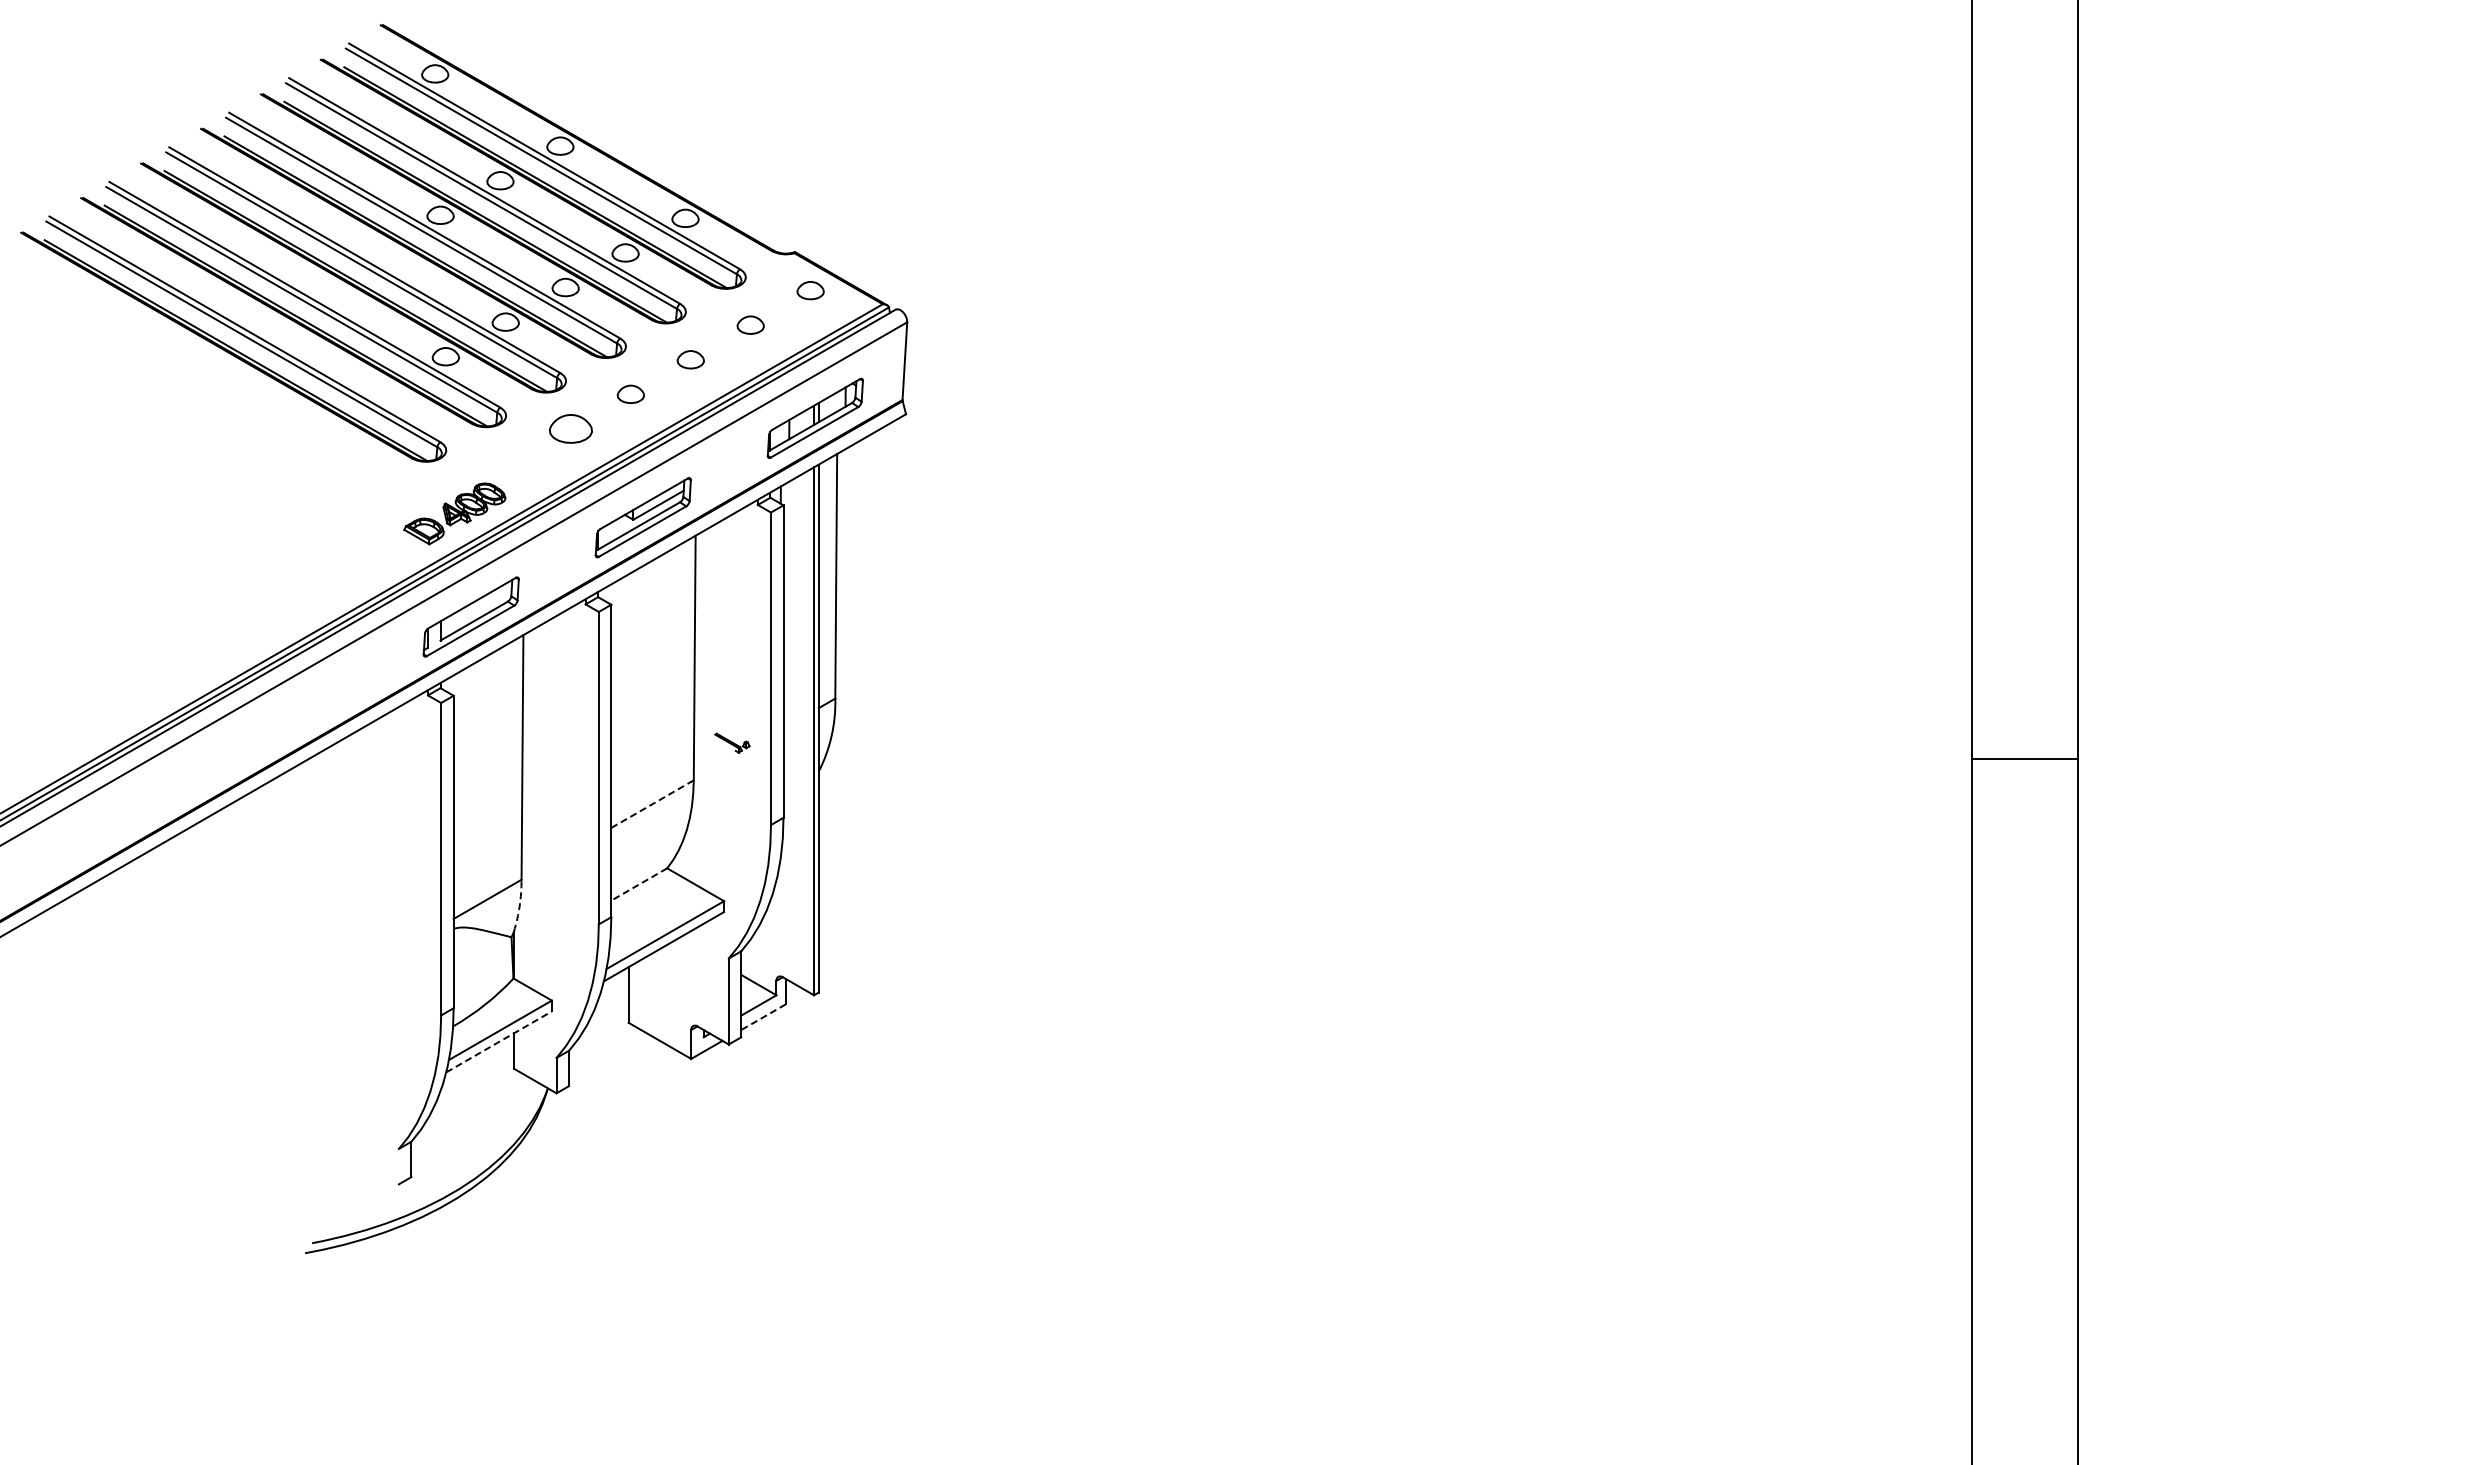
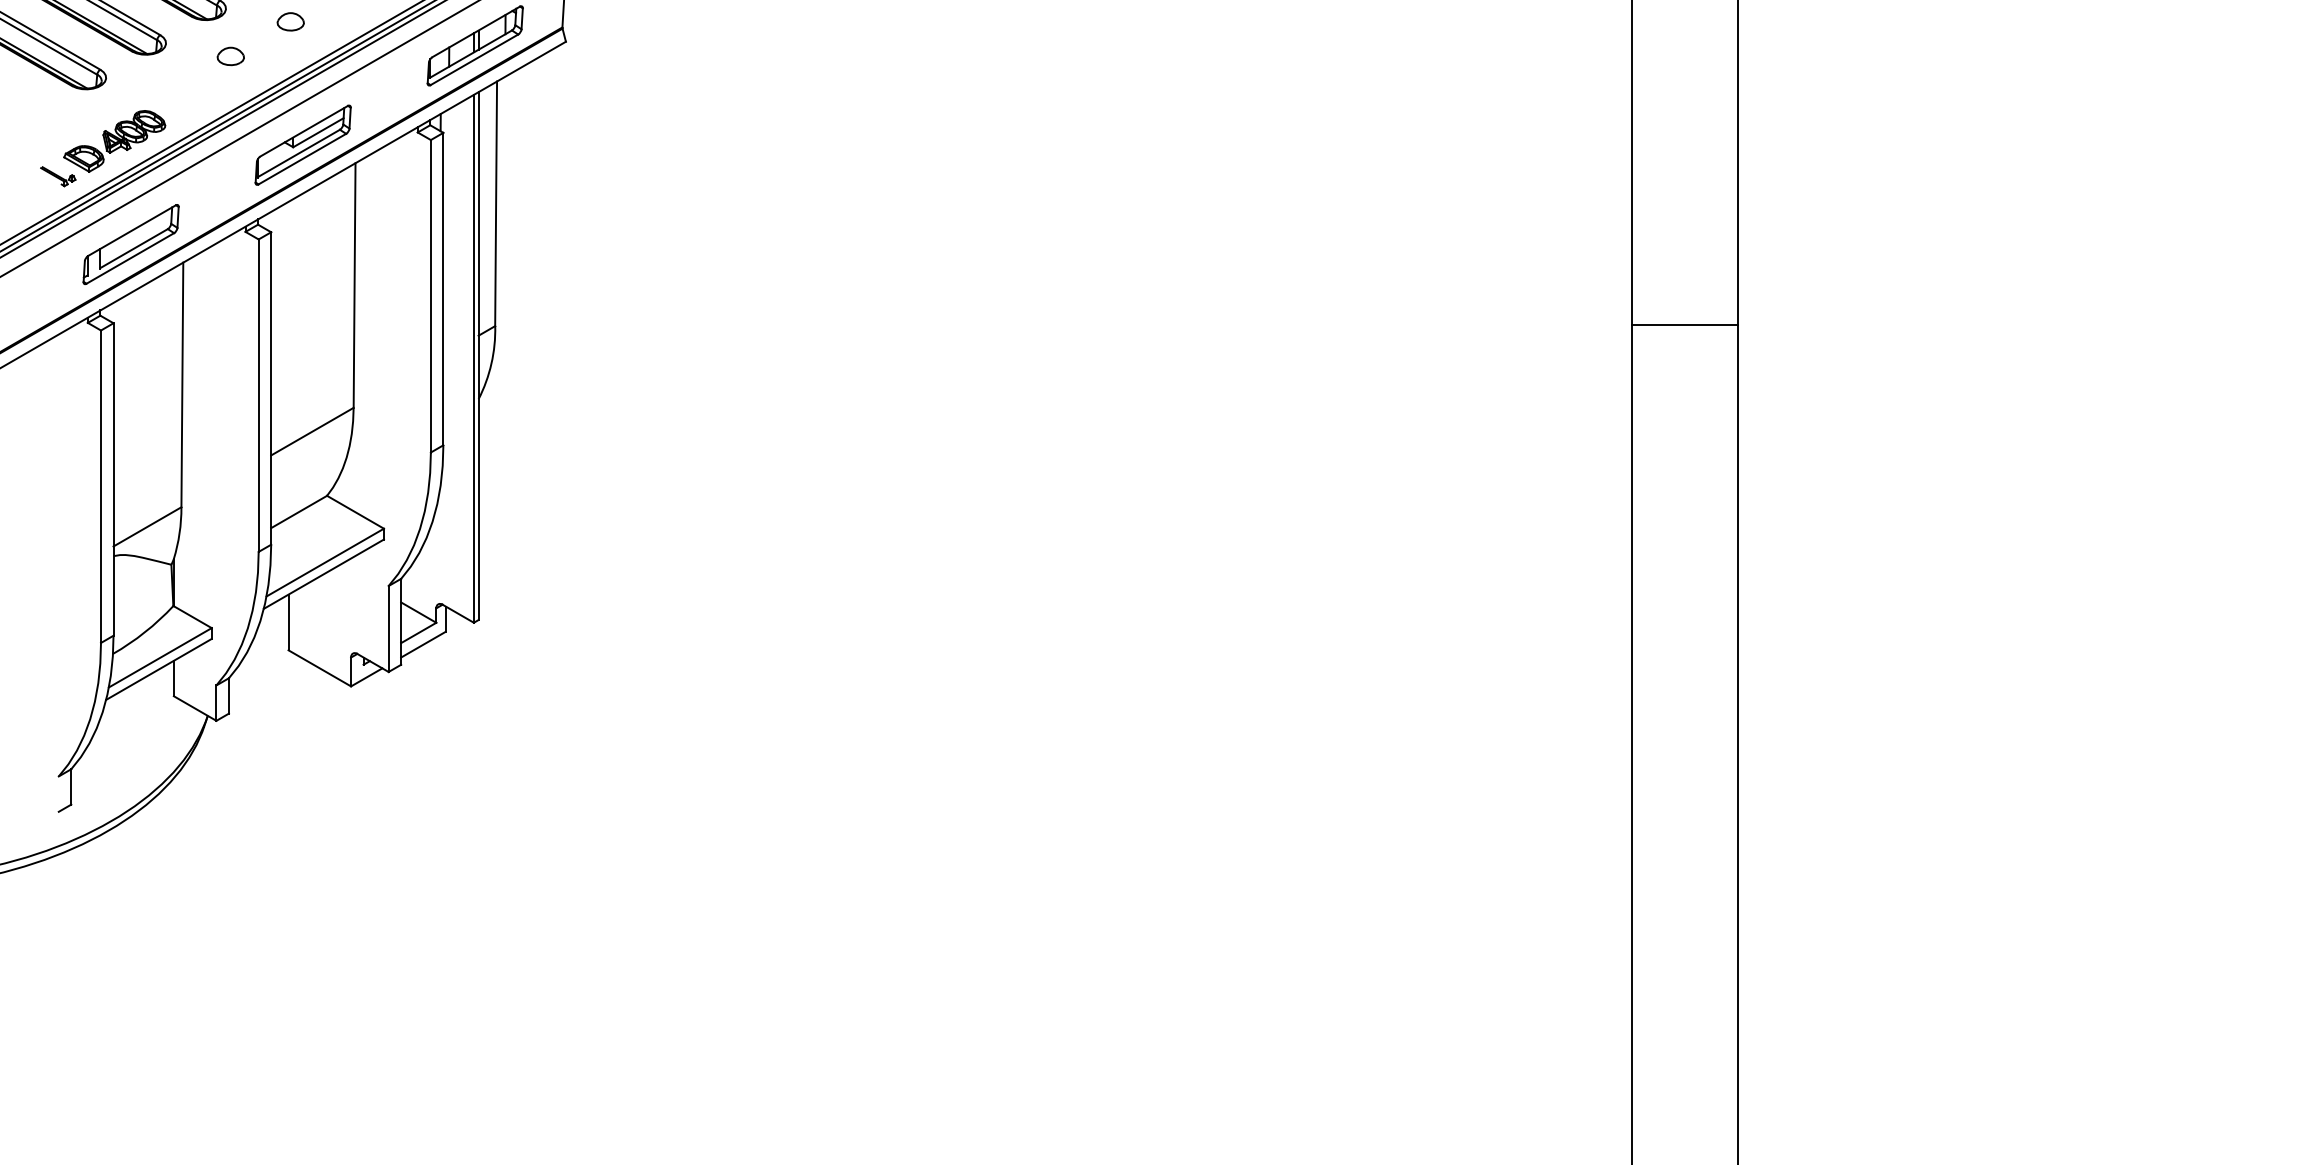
part: (570, 428) -> (230, 56), size x0.62
part: (732, 742) -> (58, 176), moved
line: (2024, 758) -> (1684, 325), moved
line: (652, 804) -> (312, 432), dashed -> solid
line: (638, 884) -> (298, 512), dashed -> solid
arc: (519, 905) -> (179, 533), dashed -> solid
line: (763, 1017) -> (423, 645), dashed -> solid
line: (499, 1041) -> (159, 669), dashed -> solid

